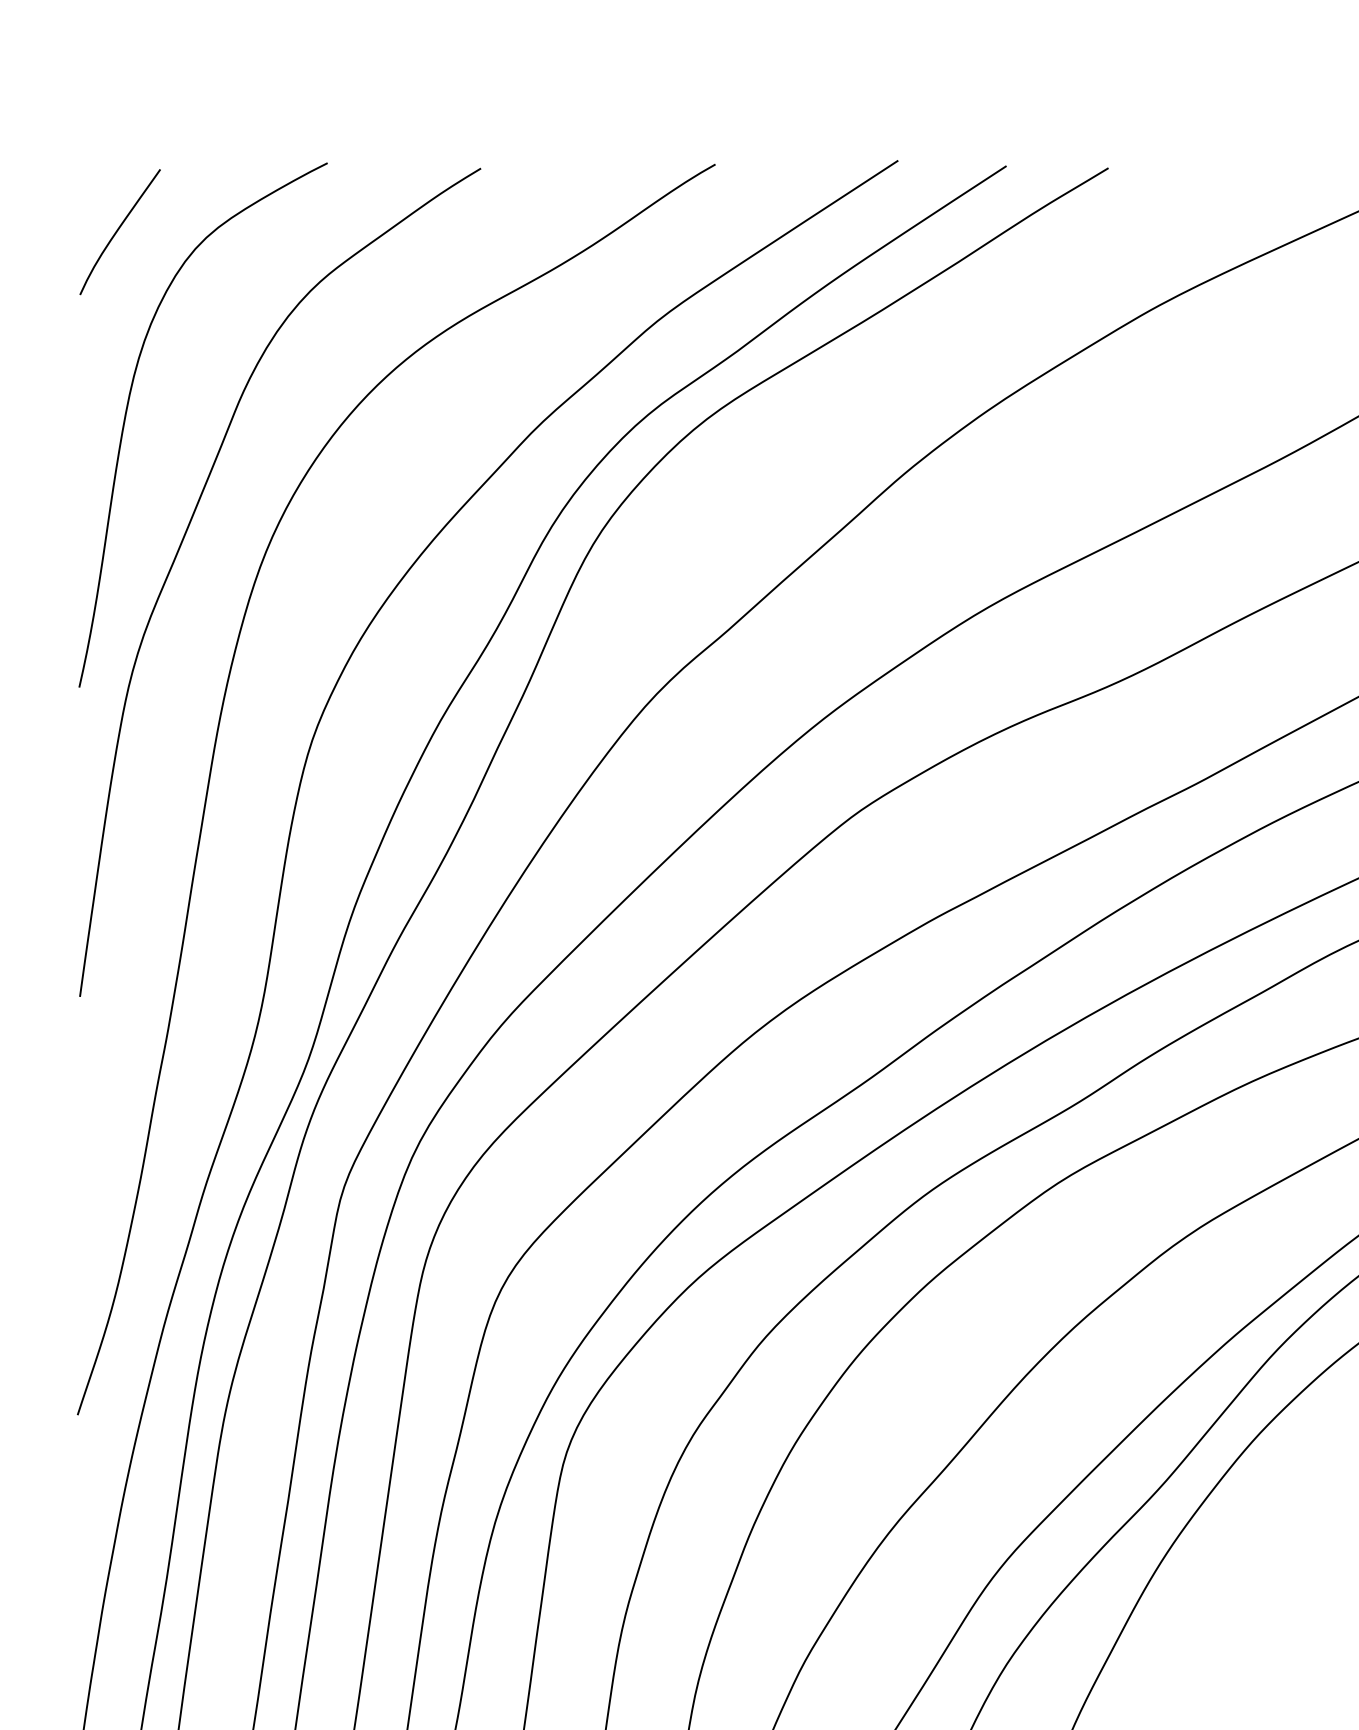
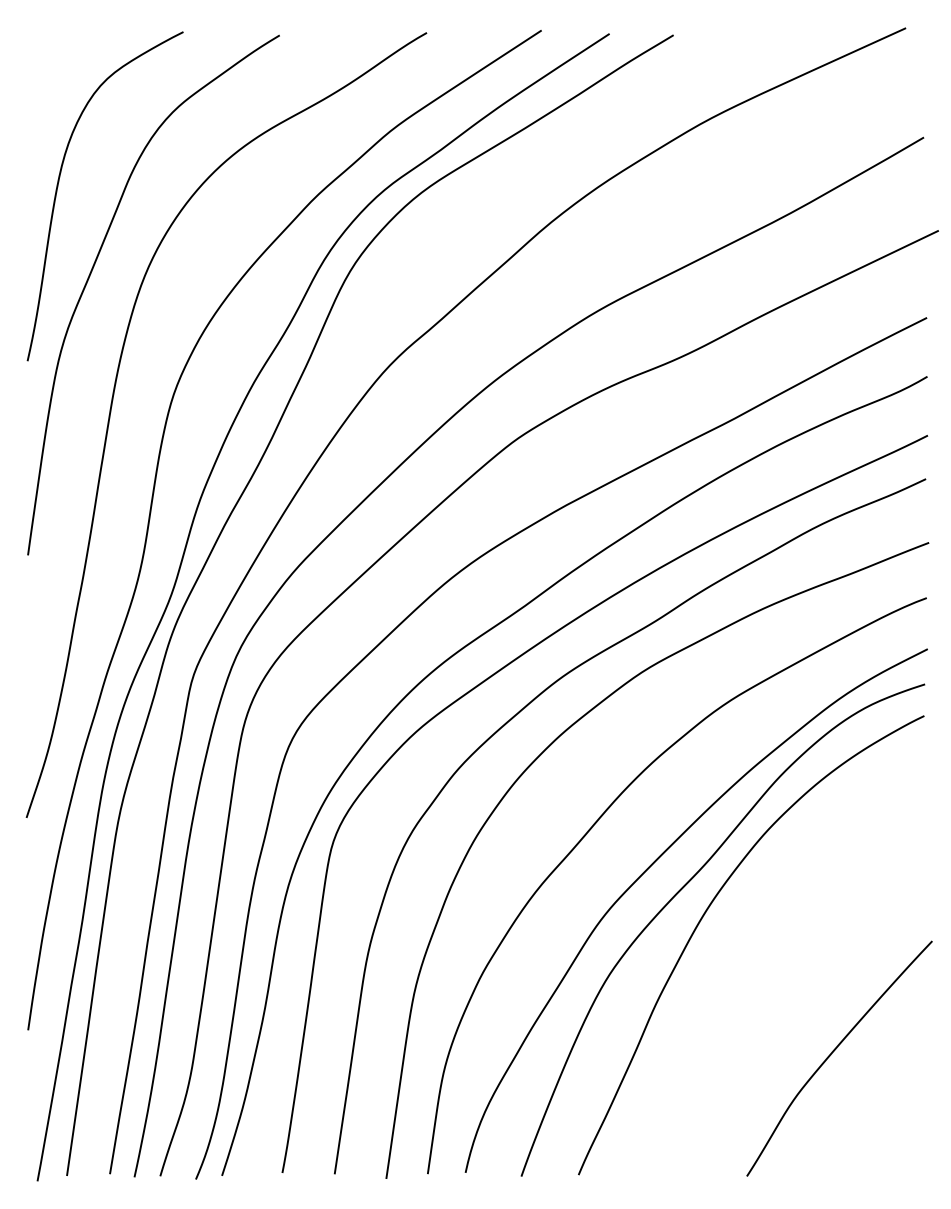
curve: (118, 230) -> (52, 74), removed

